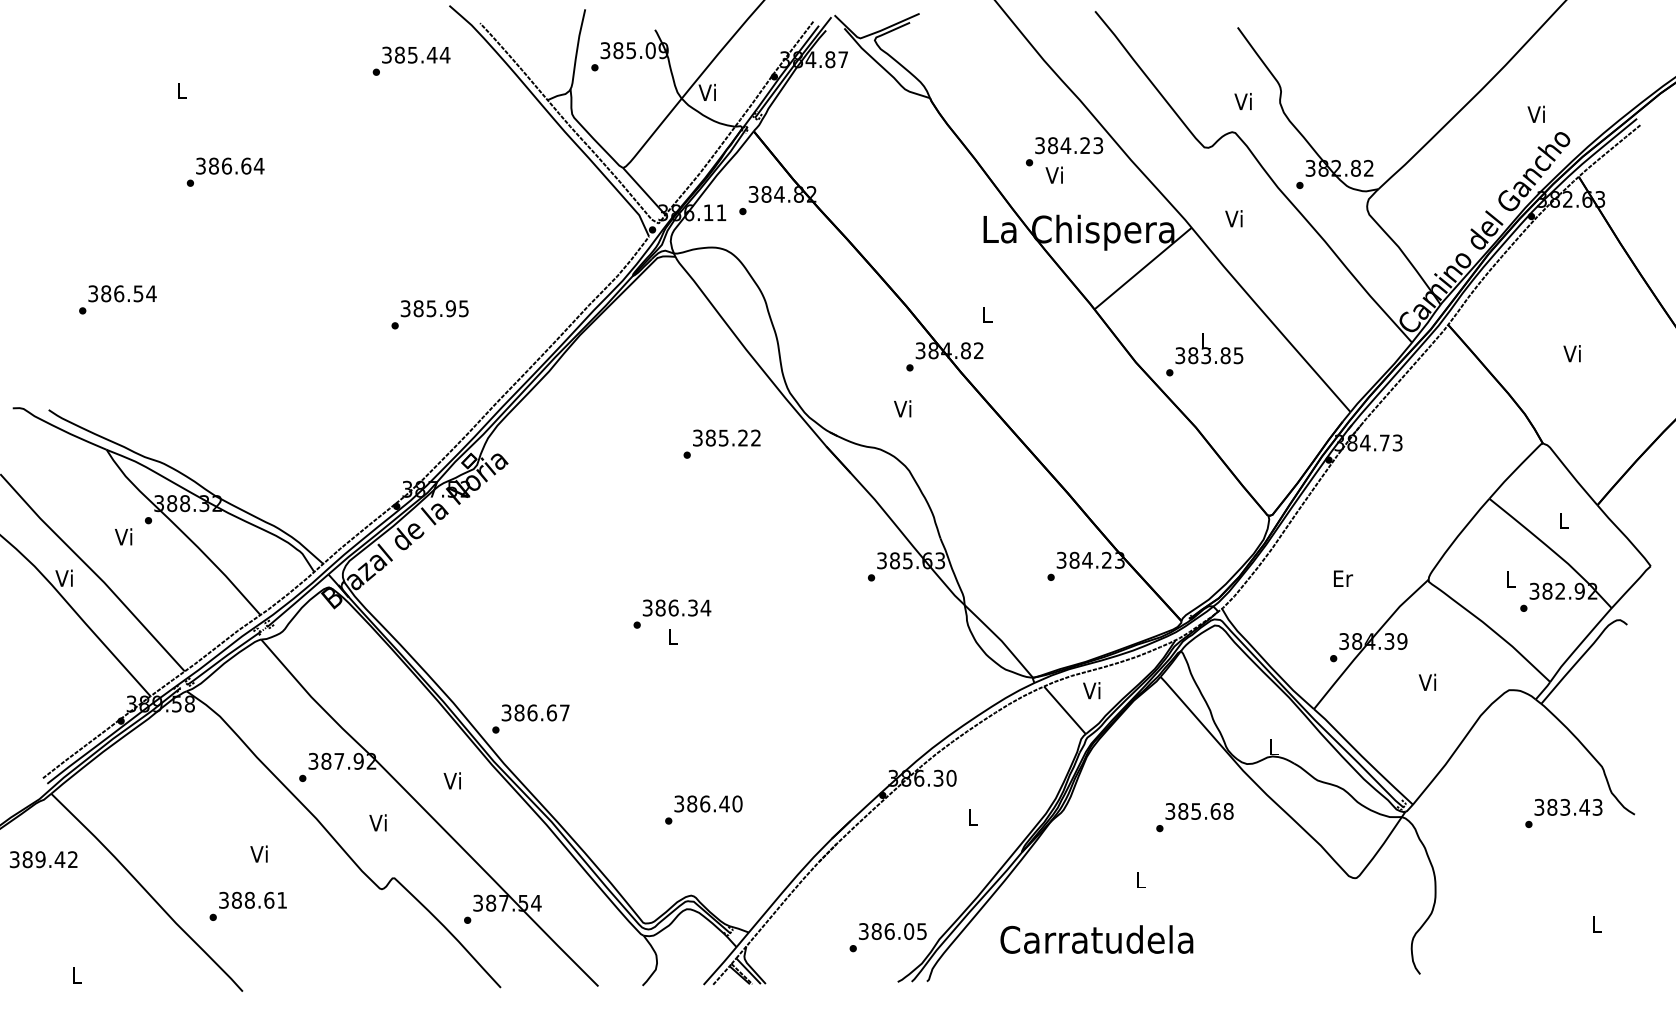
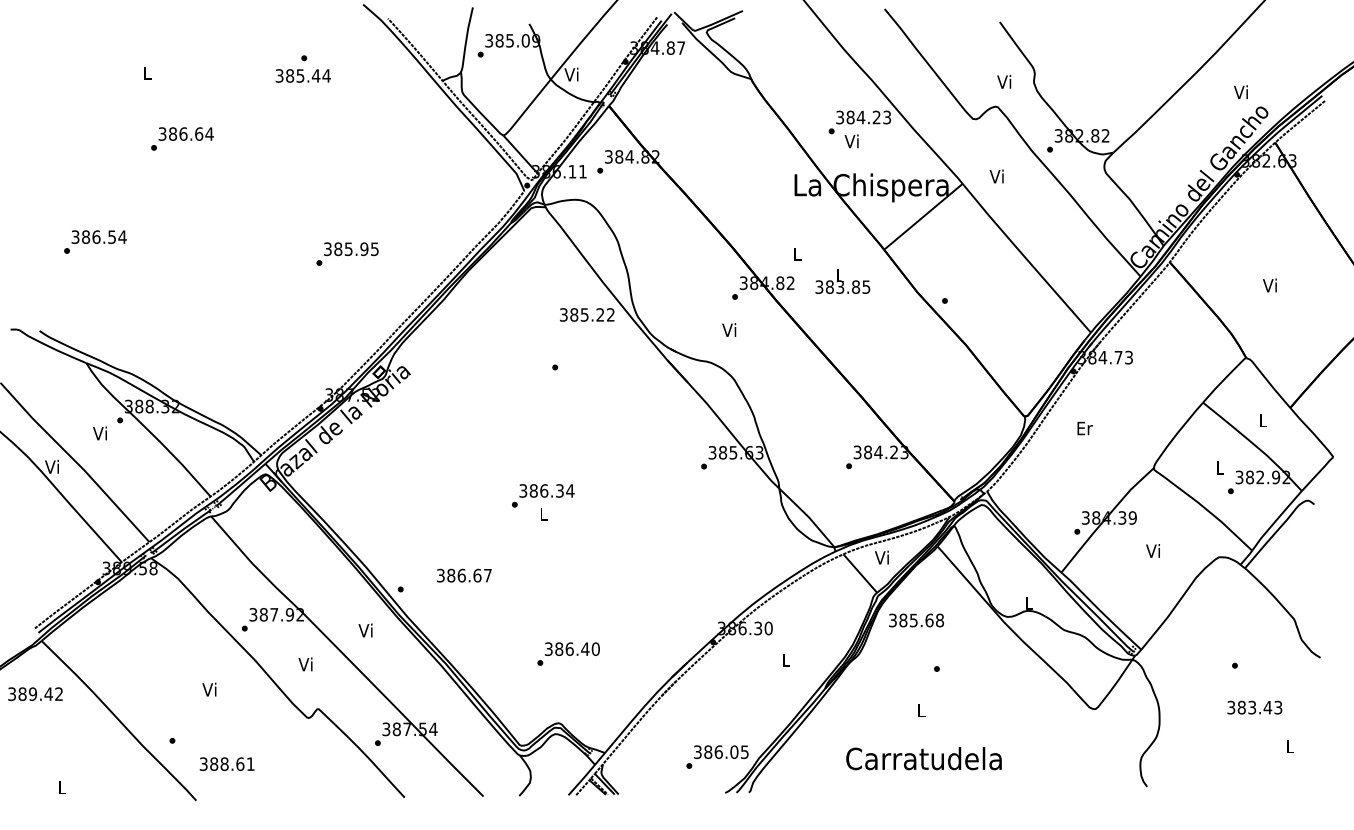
text: (416, 54) -> (303, 75), moved
text: (1209, 348) -> (842, 281), moved
text: (726, 437) -> (586, 314), moved
text: (1343, 578) -> (1085, 428), moved
text: (535, 712) -> (464, 575), moved
text: (1568, 807) -> (1254, 707), moved
text: (1199, 811) -> (916, 620), moved
text: (252, 899) -> (226, 763), moved
text: (1096, 939) -> (923, 758), moved

